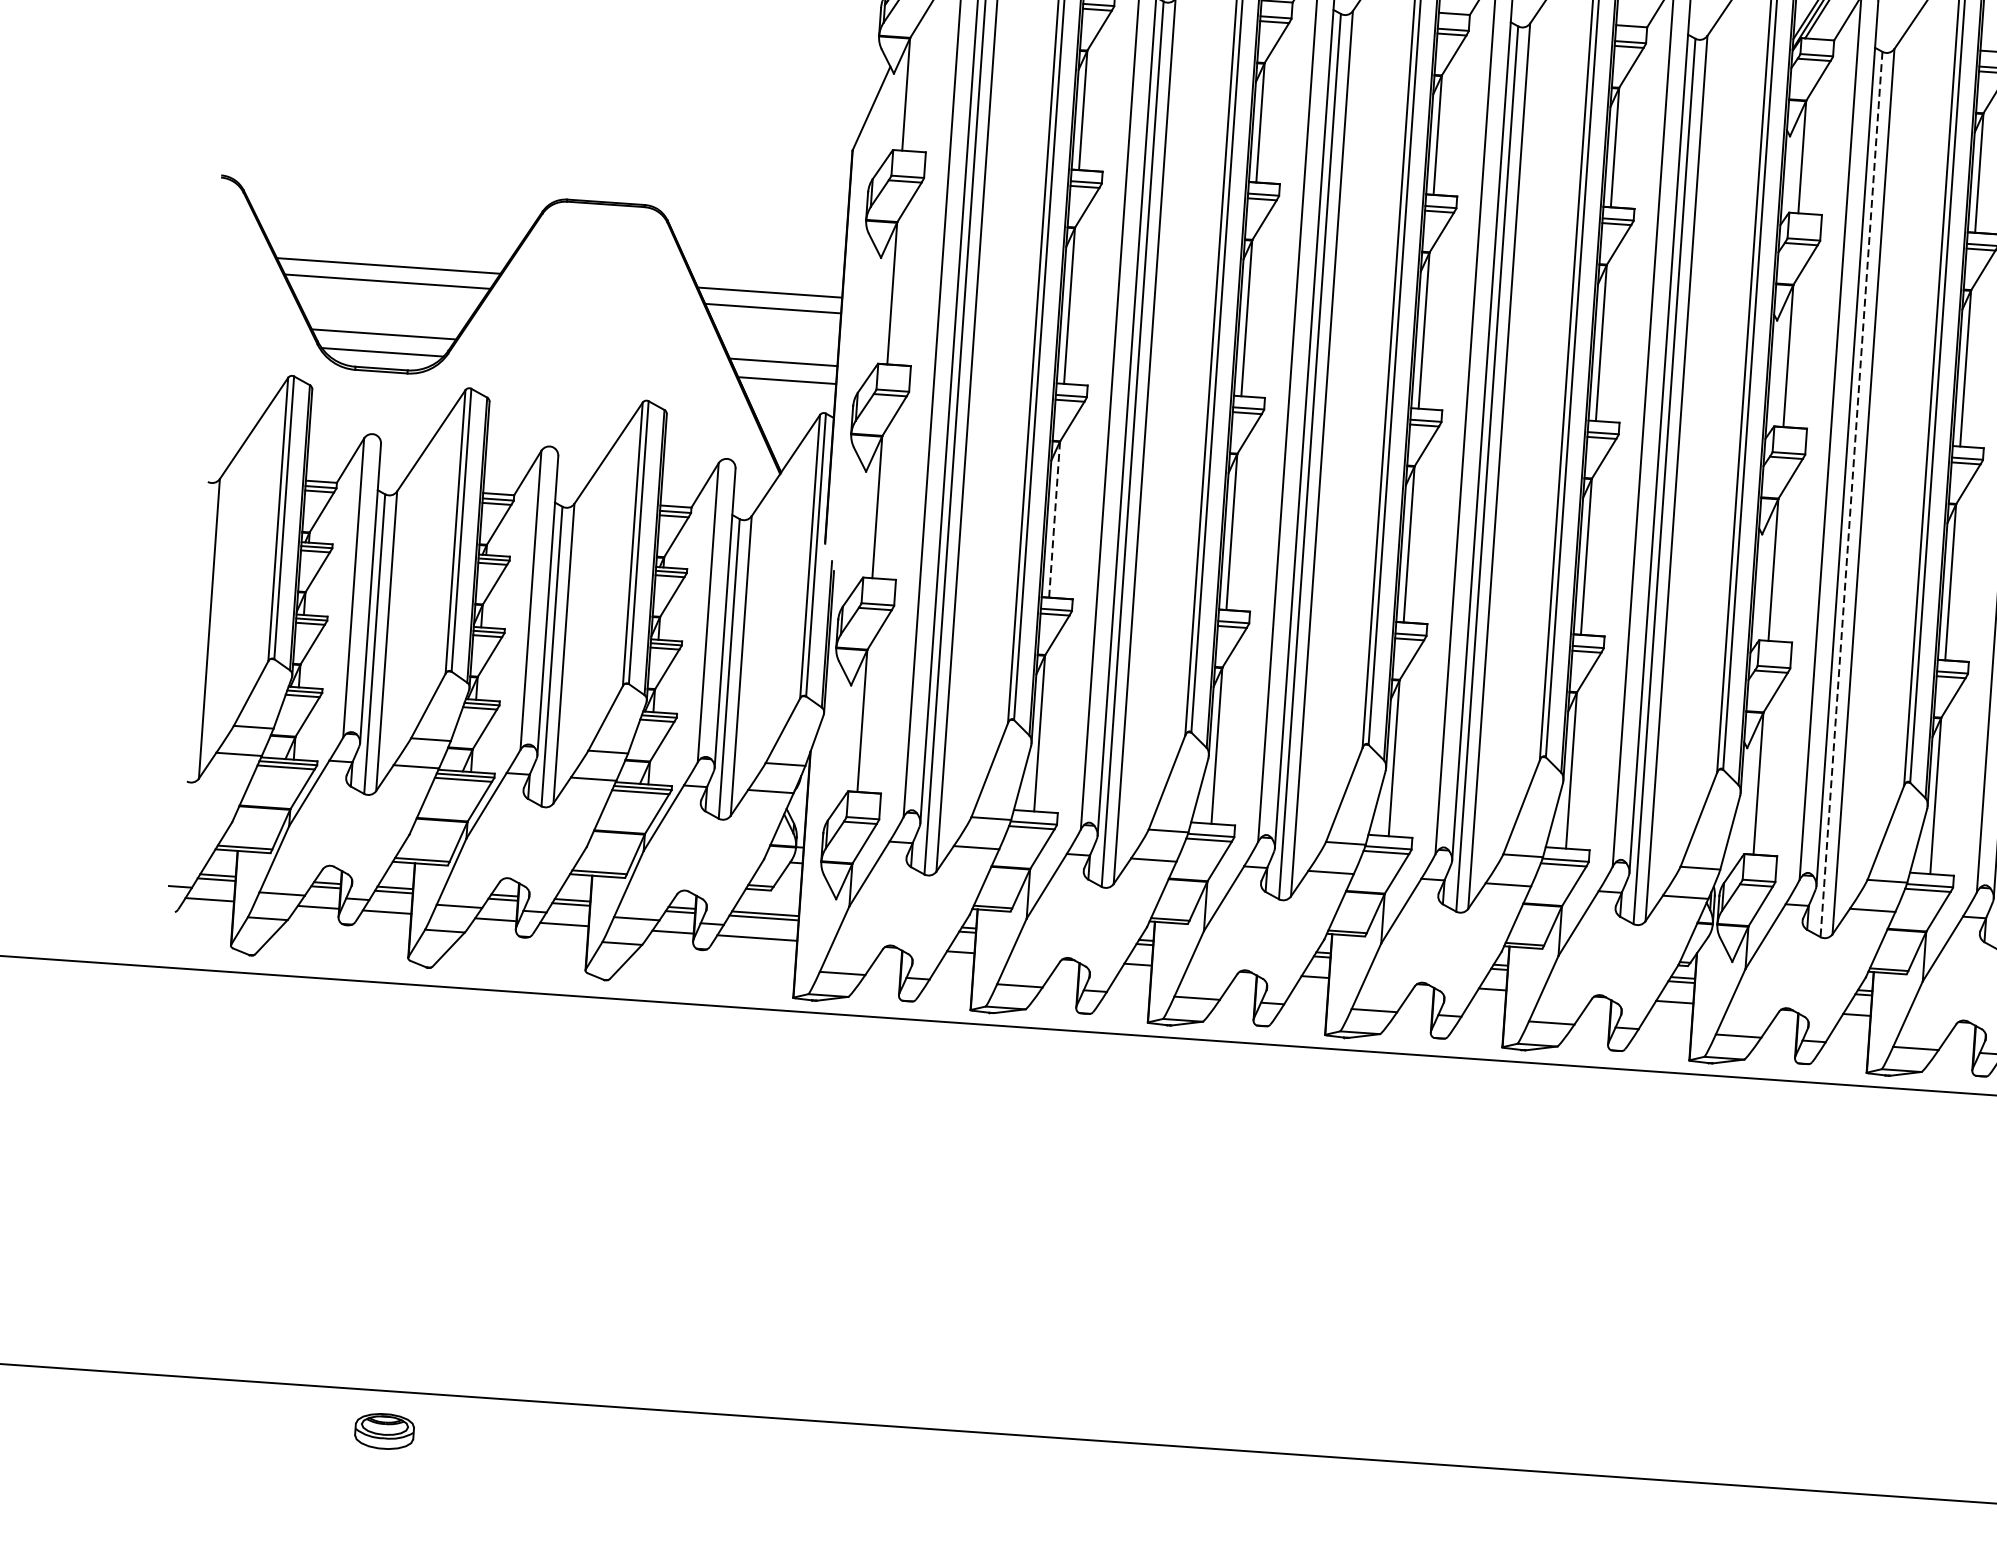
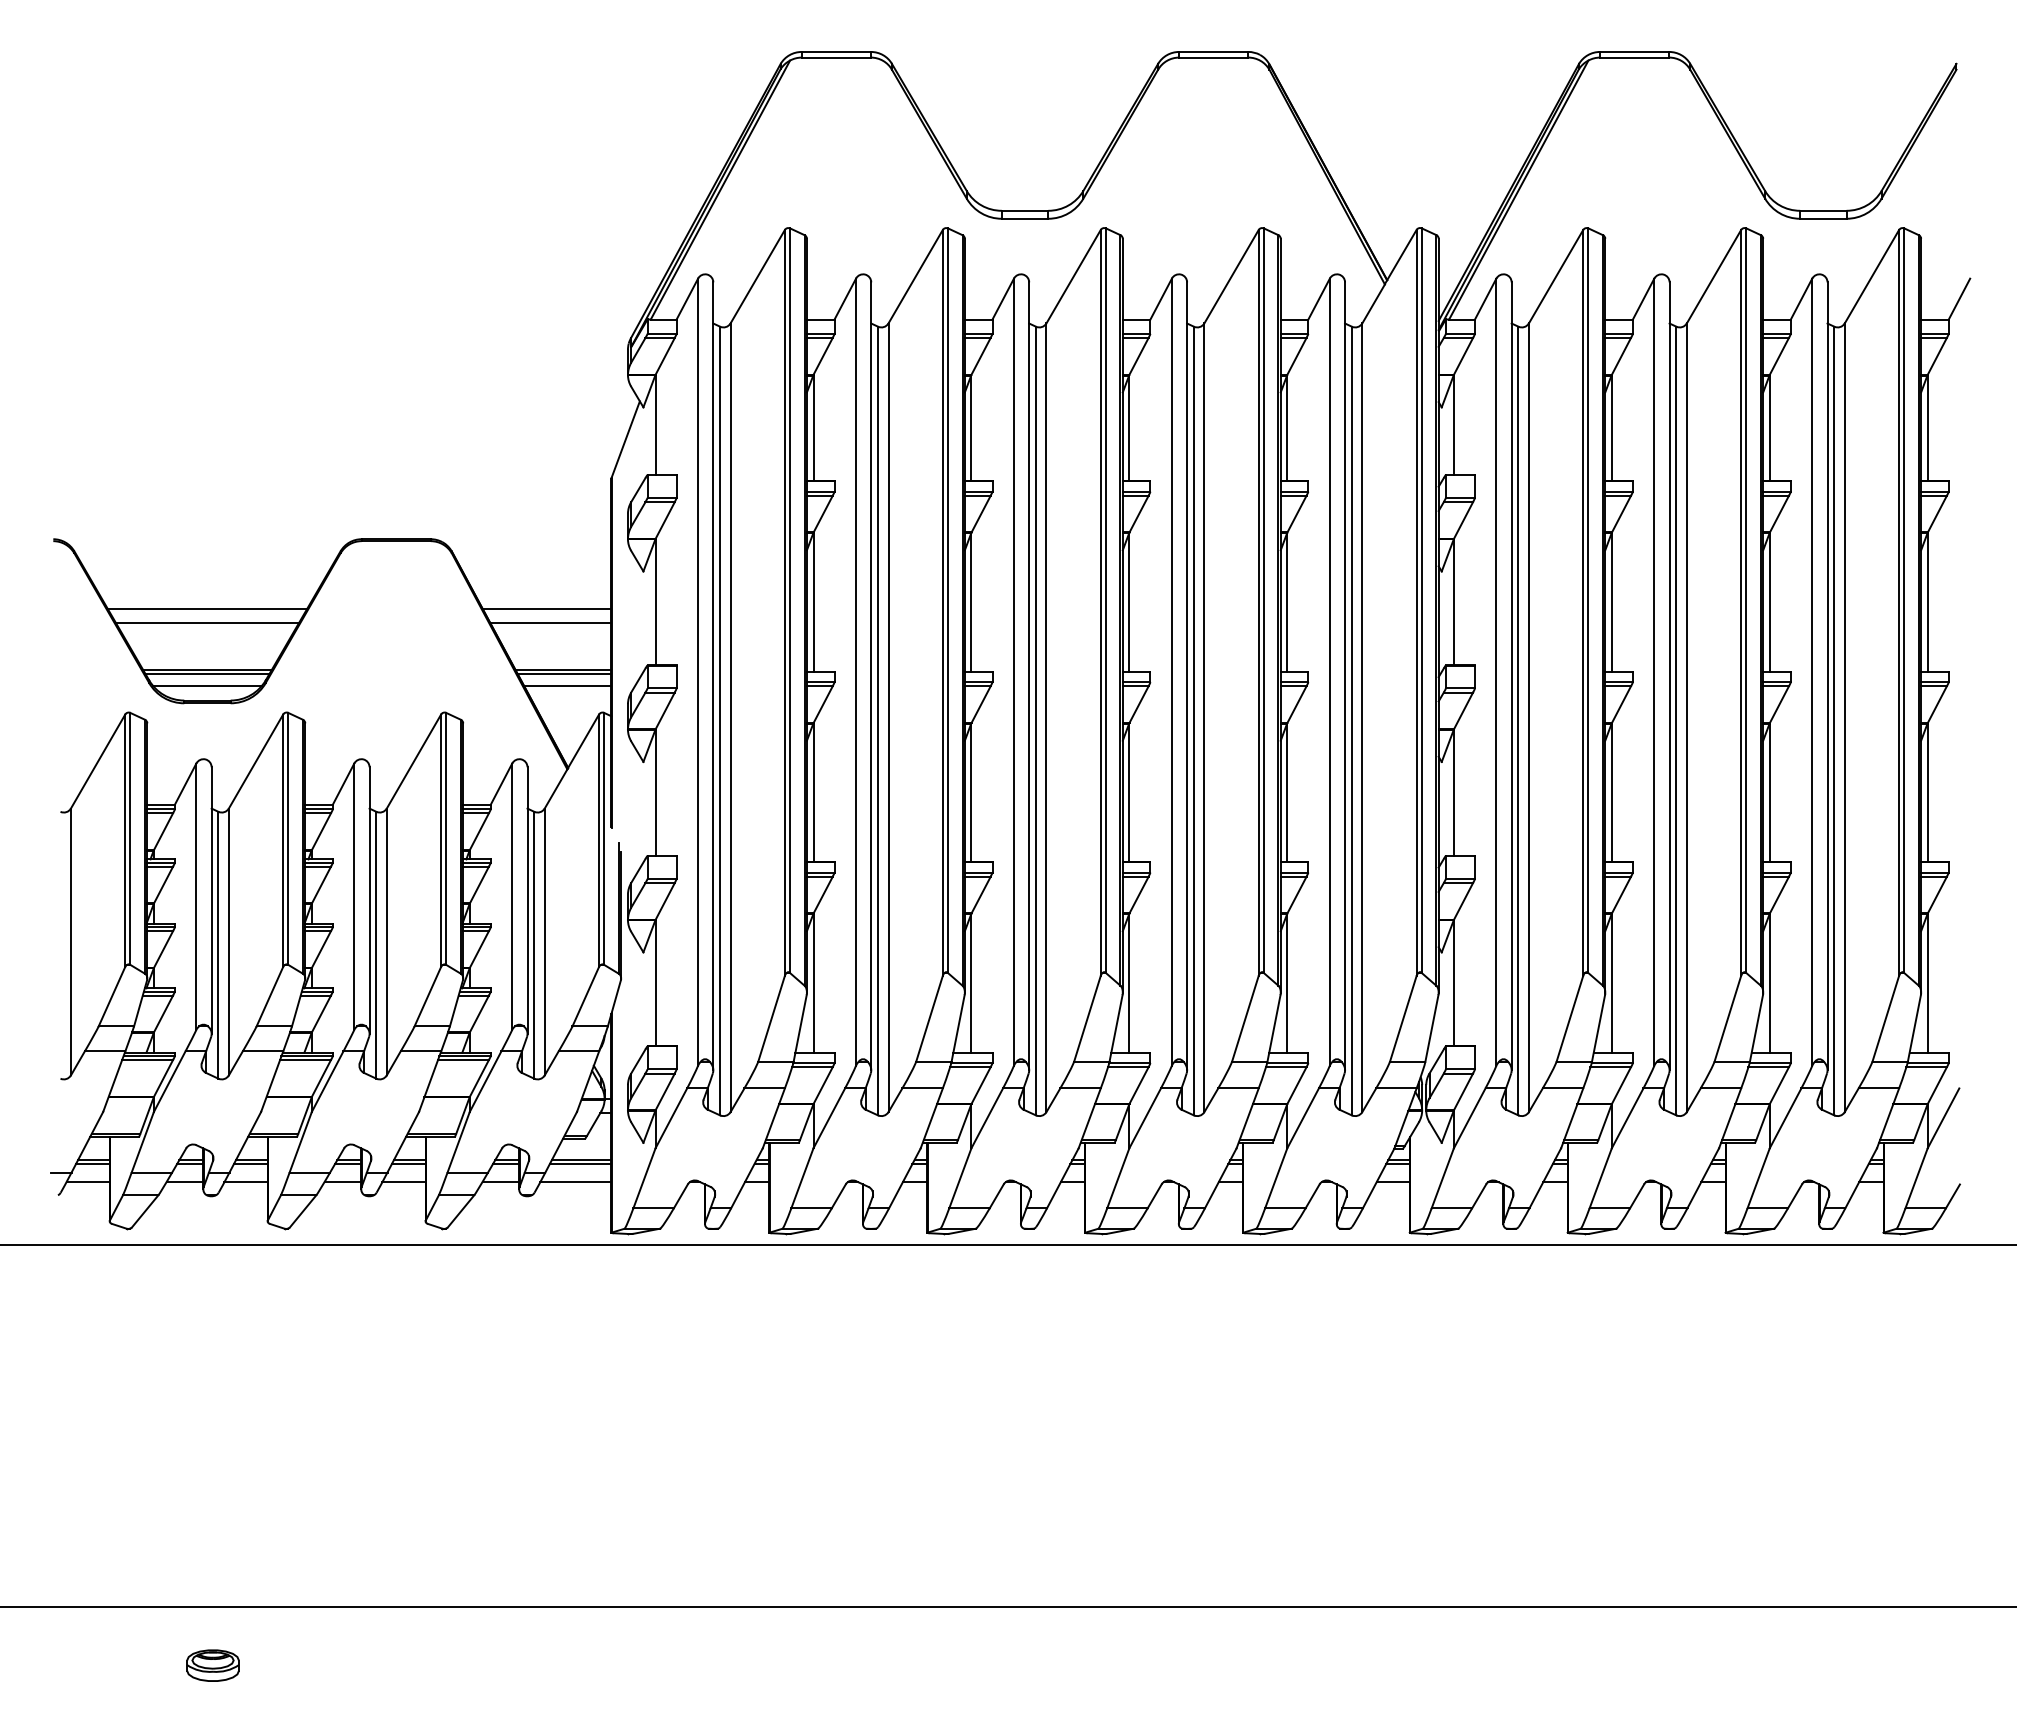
line: (383, 338) -> (207, 673), added
line: (784, 366) -> (564, 673), added
line: (1851, 495) -> (1518, 721), dashed -> solid
line: (1054, 520) -> (813, 793), dashed -> solid
part: (383, 1431) -> (212, 1665), moved

